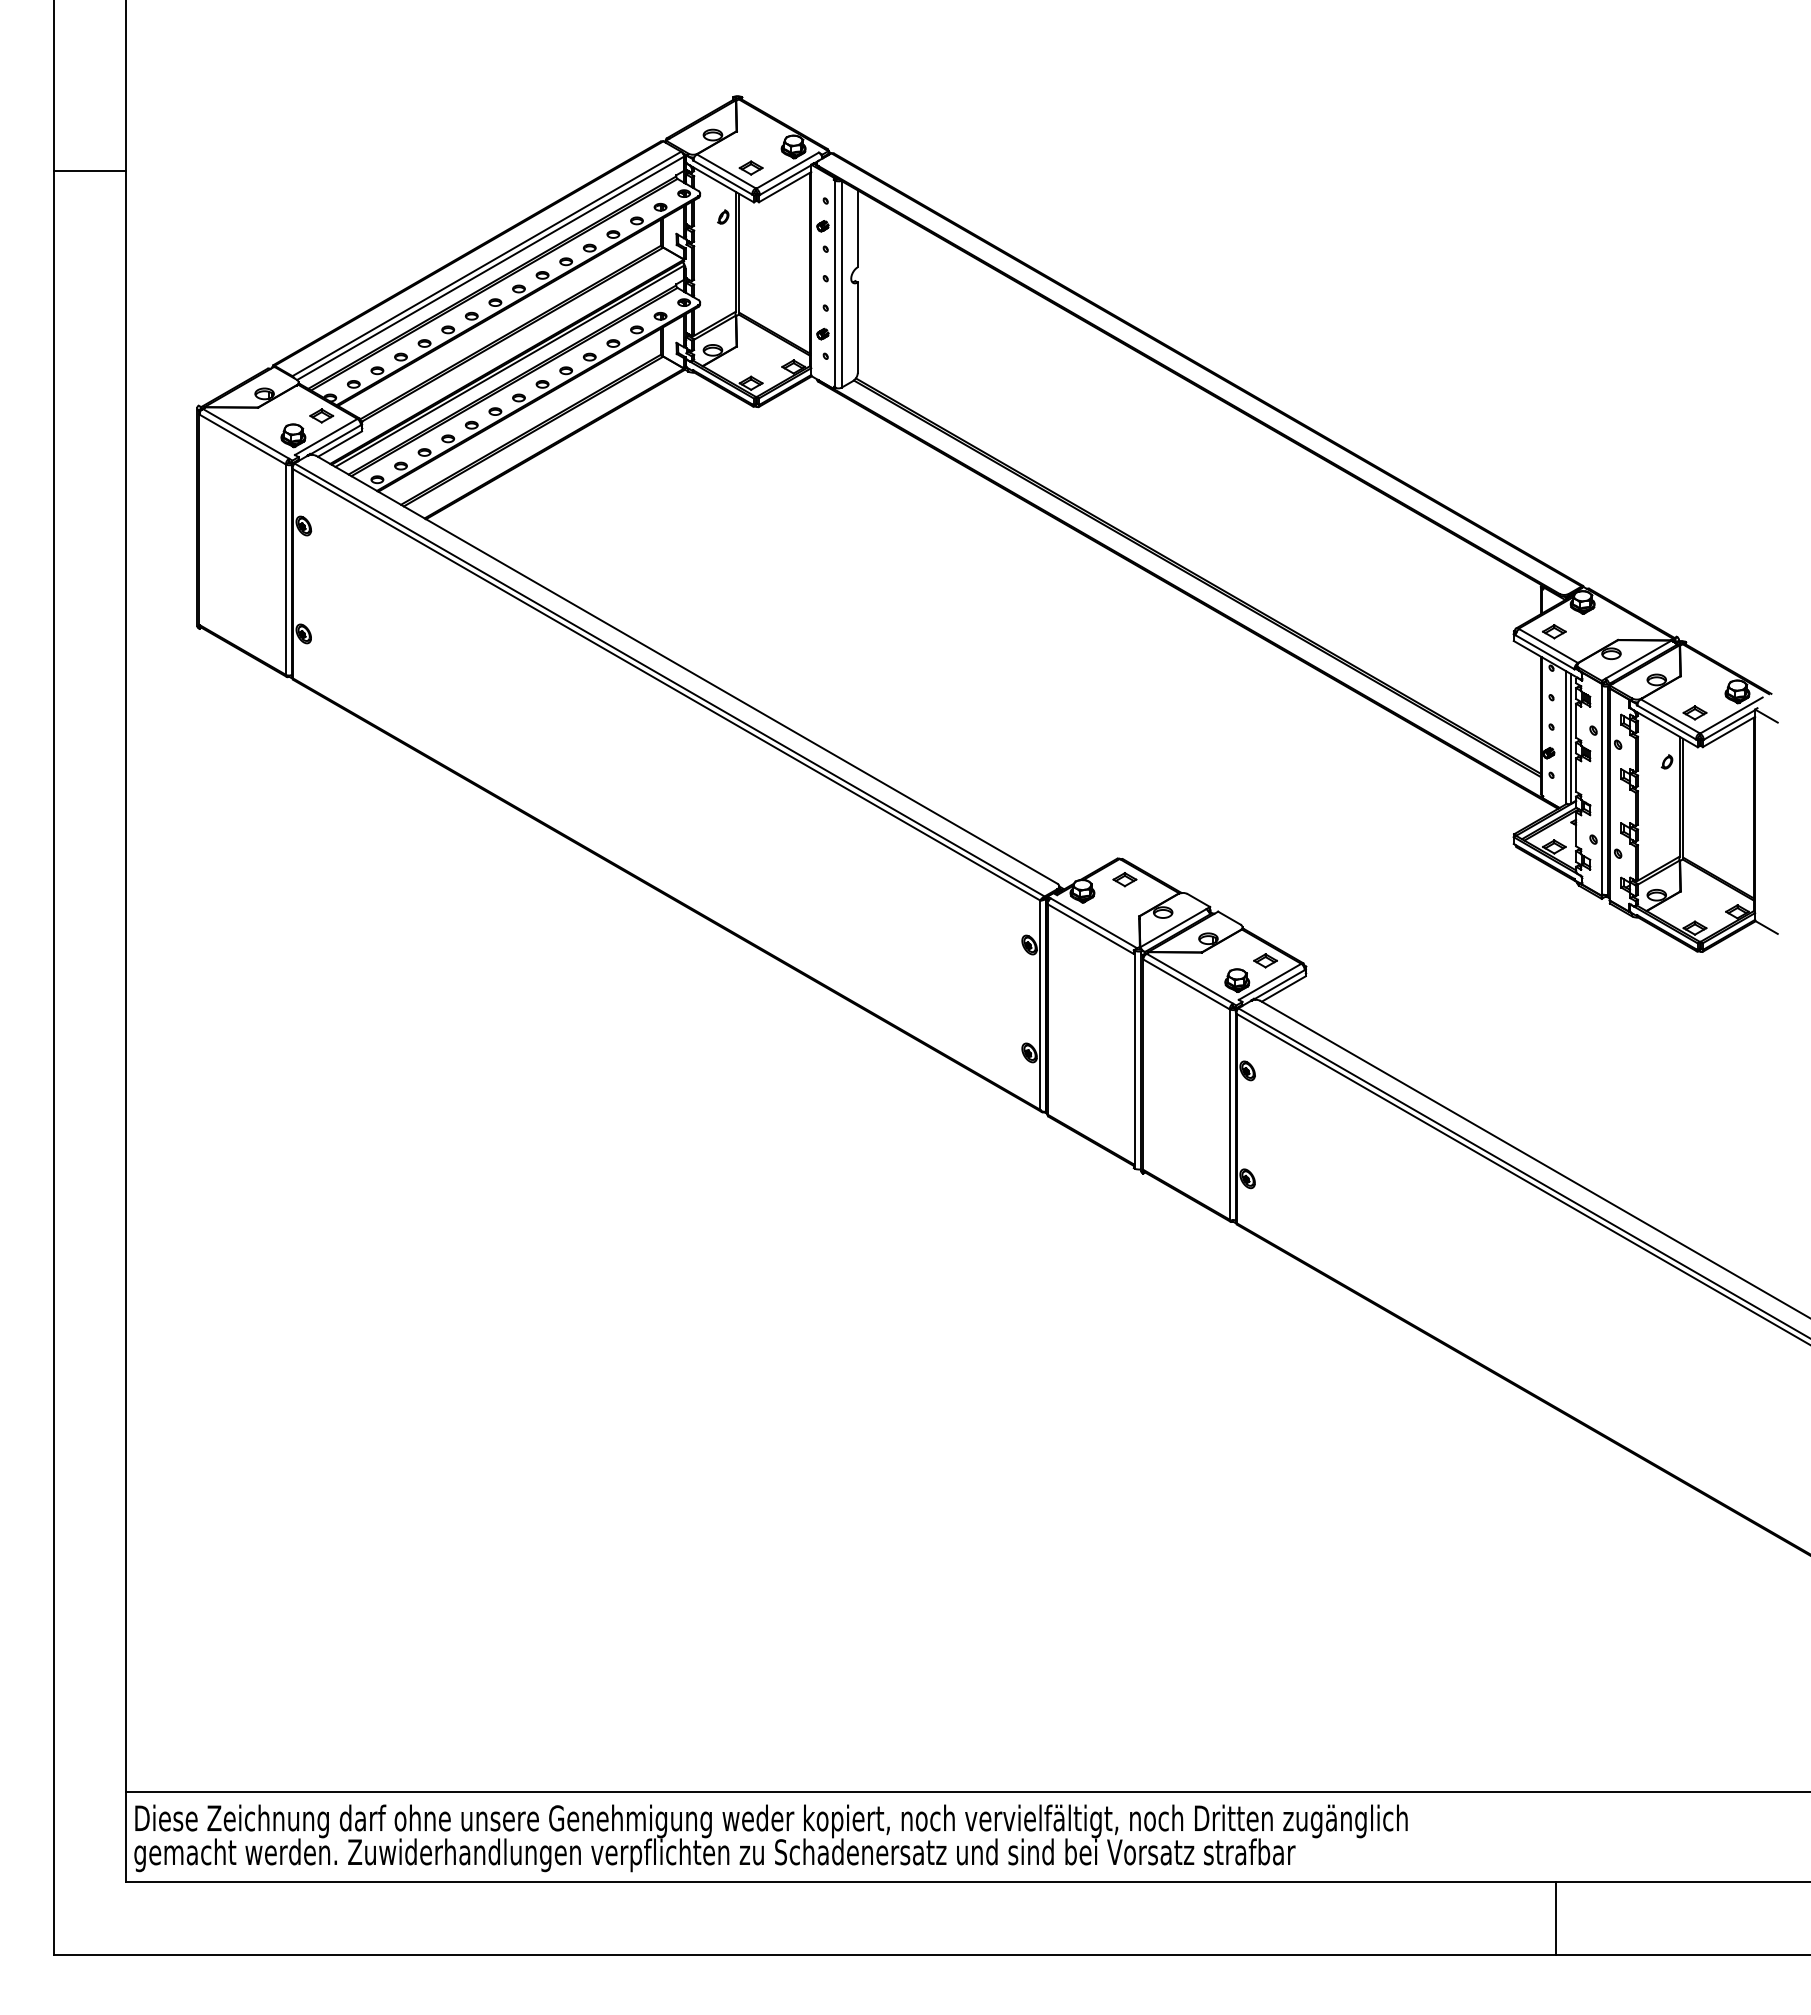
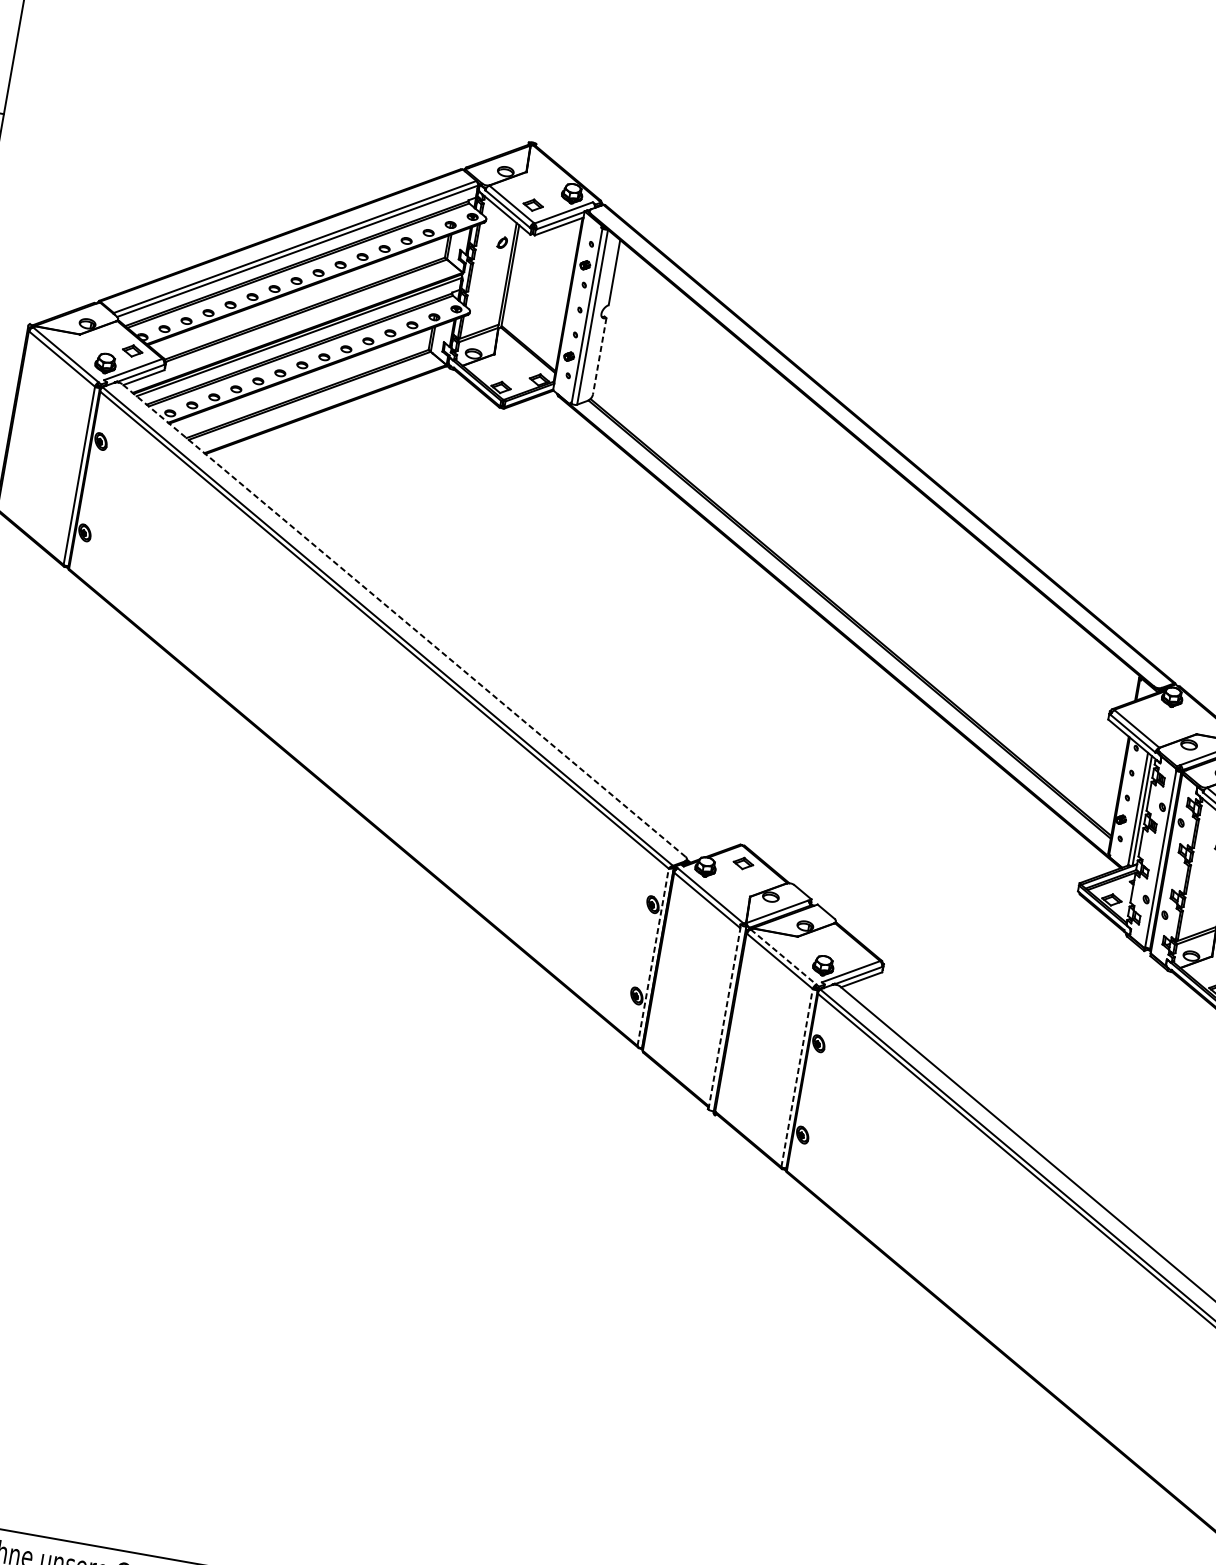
line: (857, 328) -> (599, 356), solid -> dashed
part: (1554, 631) -> (1144, 717), removed
line: (687, 669) -> (404, 620), solid -> dashed
part: (1265, 960) -> (850, 952), removed
line: (1189, 978) -> (783, 956), solid -> dashed
line: (1040, 1005) -> (653, 957), solid -> dashed
line: (1134, 1059) -> (724, 1017), solid -> dashed
line: (1229, 1114) -> (796, 1077), solid -> dashed

